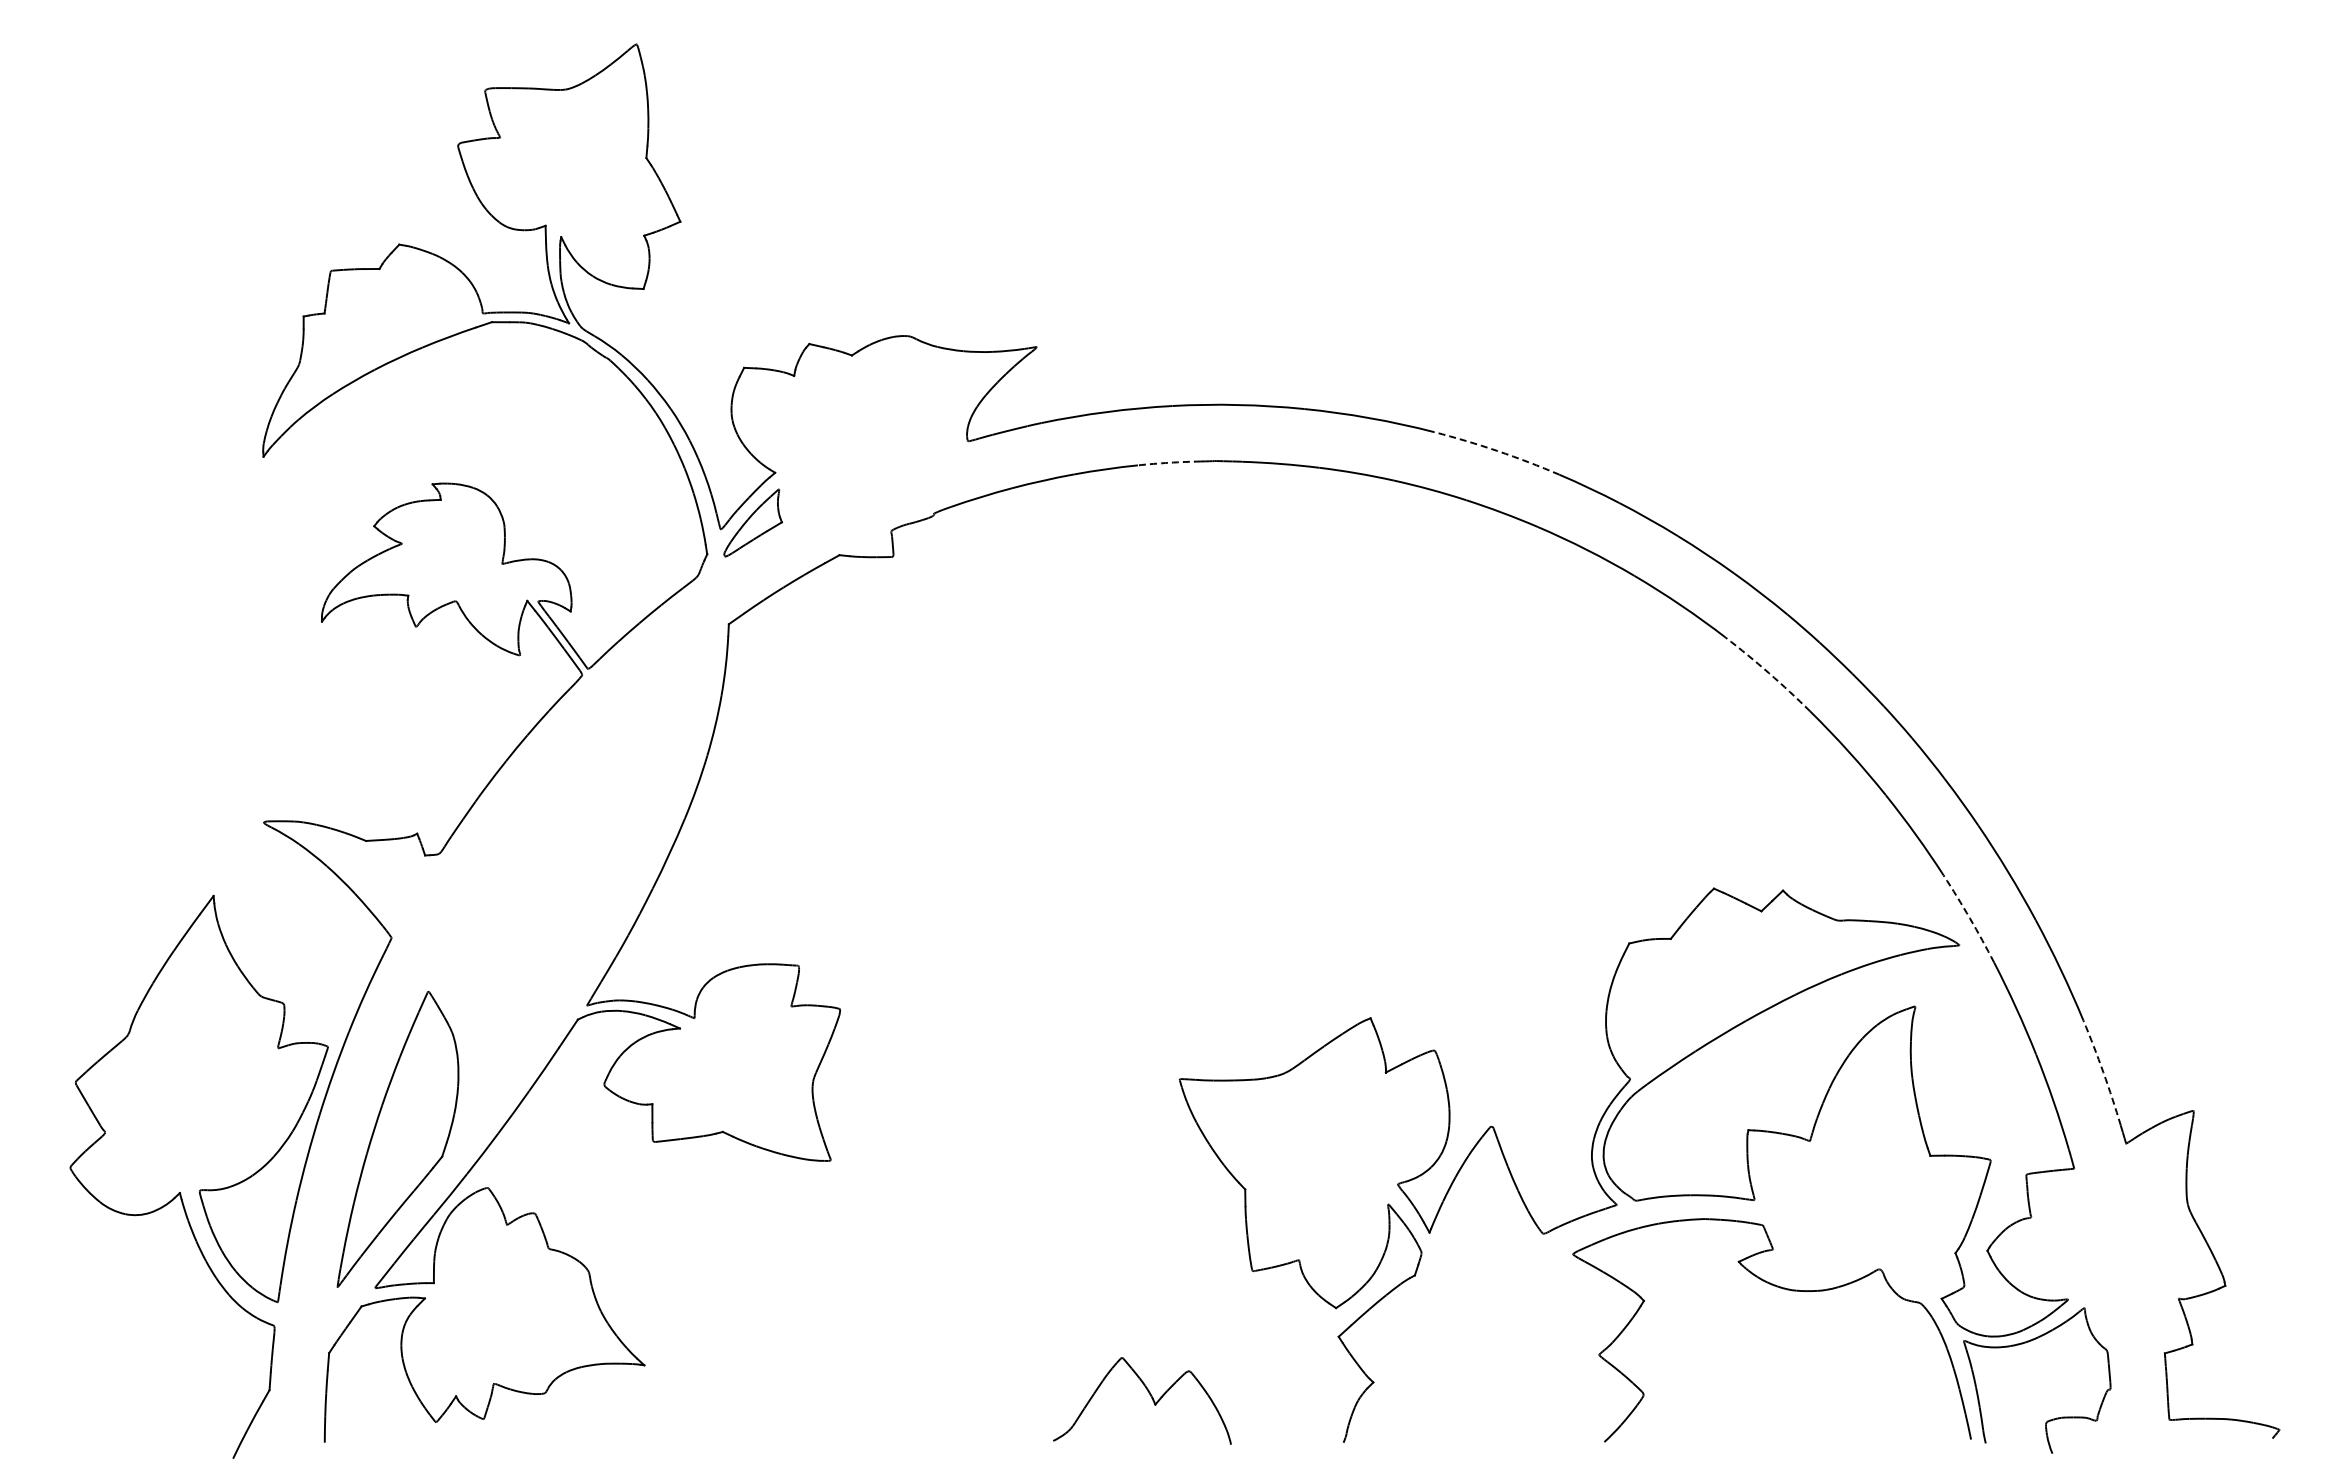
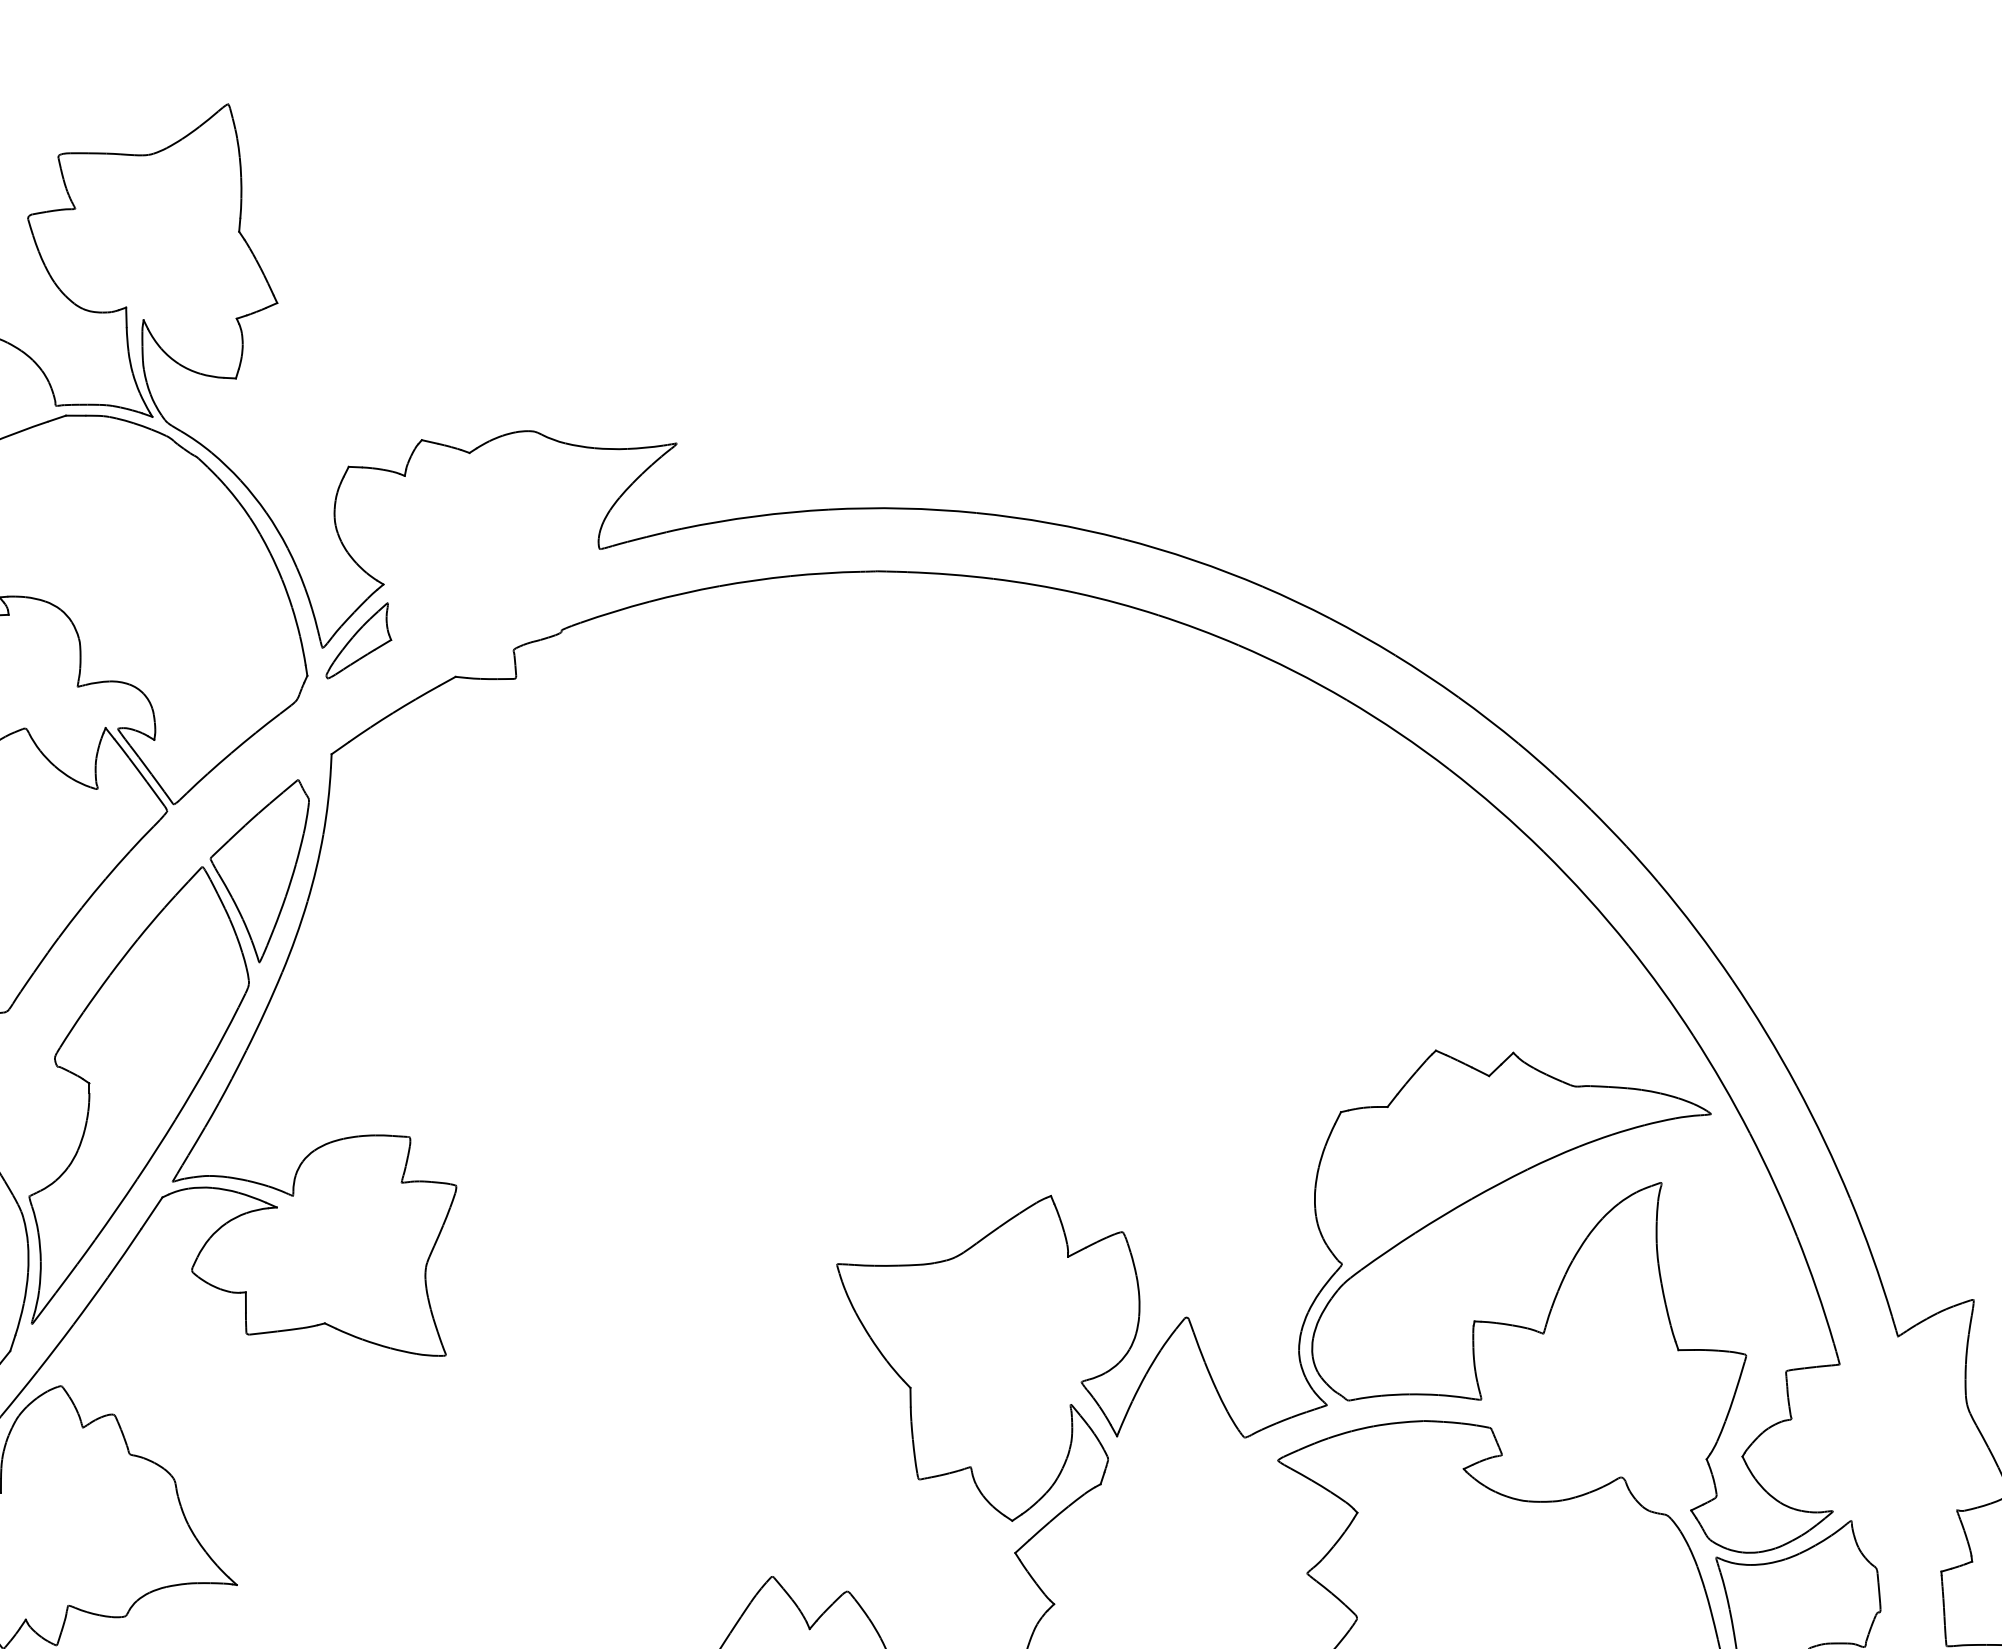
arc: (1497, 451) -> (1193, 560), dashed -> solid
arc: (1169, 462) -> (825, 572), dashed -> solid
arc: (1769, 673) -> (1498, 809), dashed -> solid
part: (583, 889) -> (168, 1051), added
arc: (1969, 918) -> (1722, 1084), dashed -> solid
arc: (2103, 1072) -> (1872, 1256), dashed -> solid

